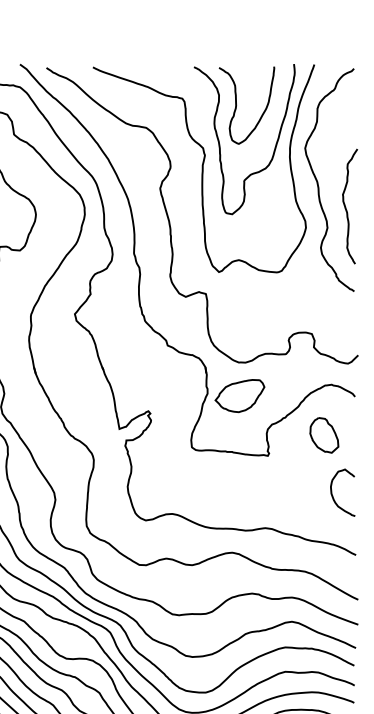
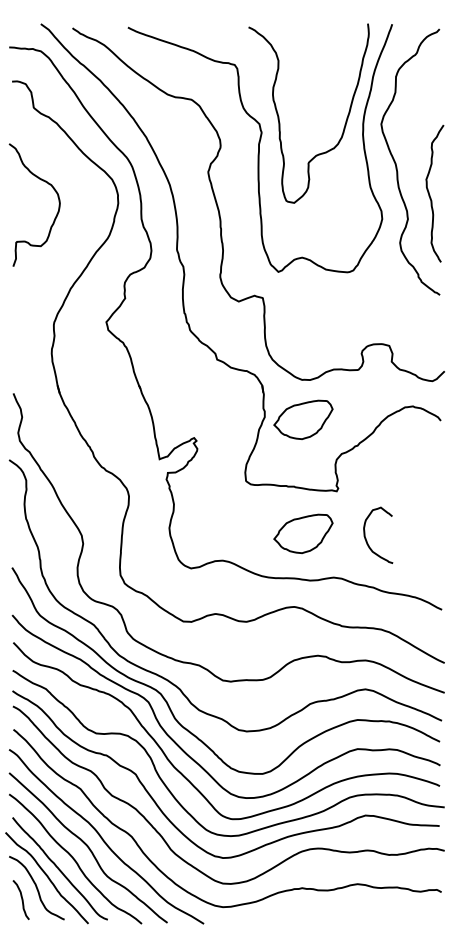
curve: (236, 105) -> (299, 72), removed
part: (323, 435) -> (403, 466), removed
part: (240, 491) -> (303, 533), added
curve: (333, 497) -> (367, 540), moved

